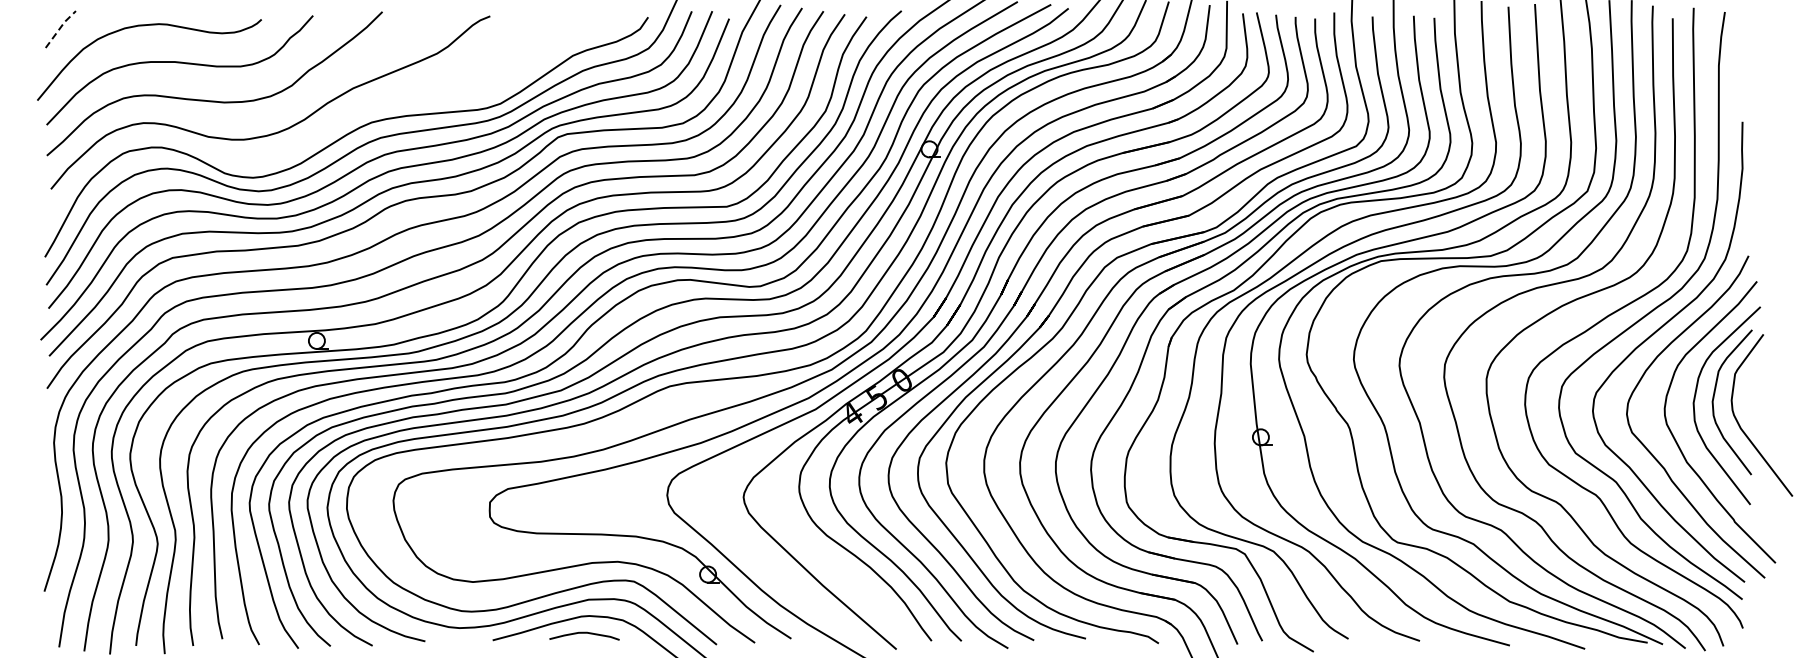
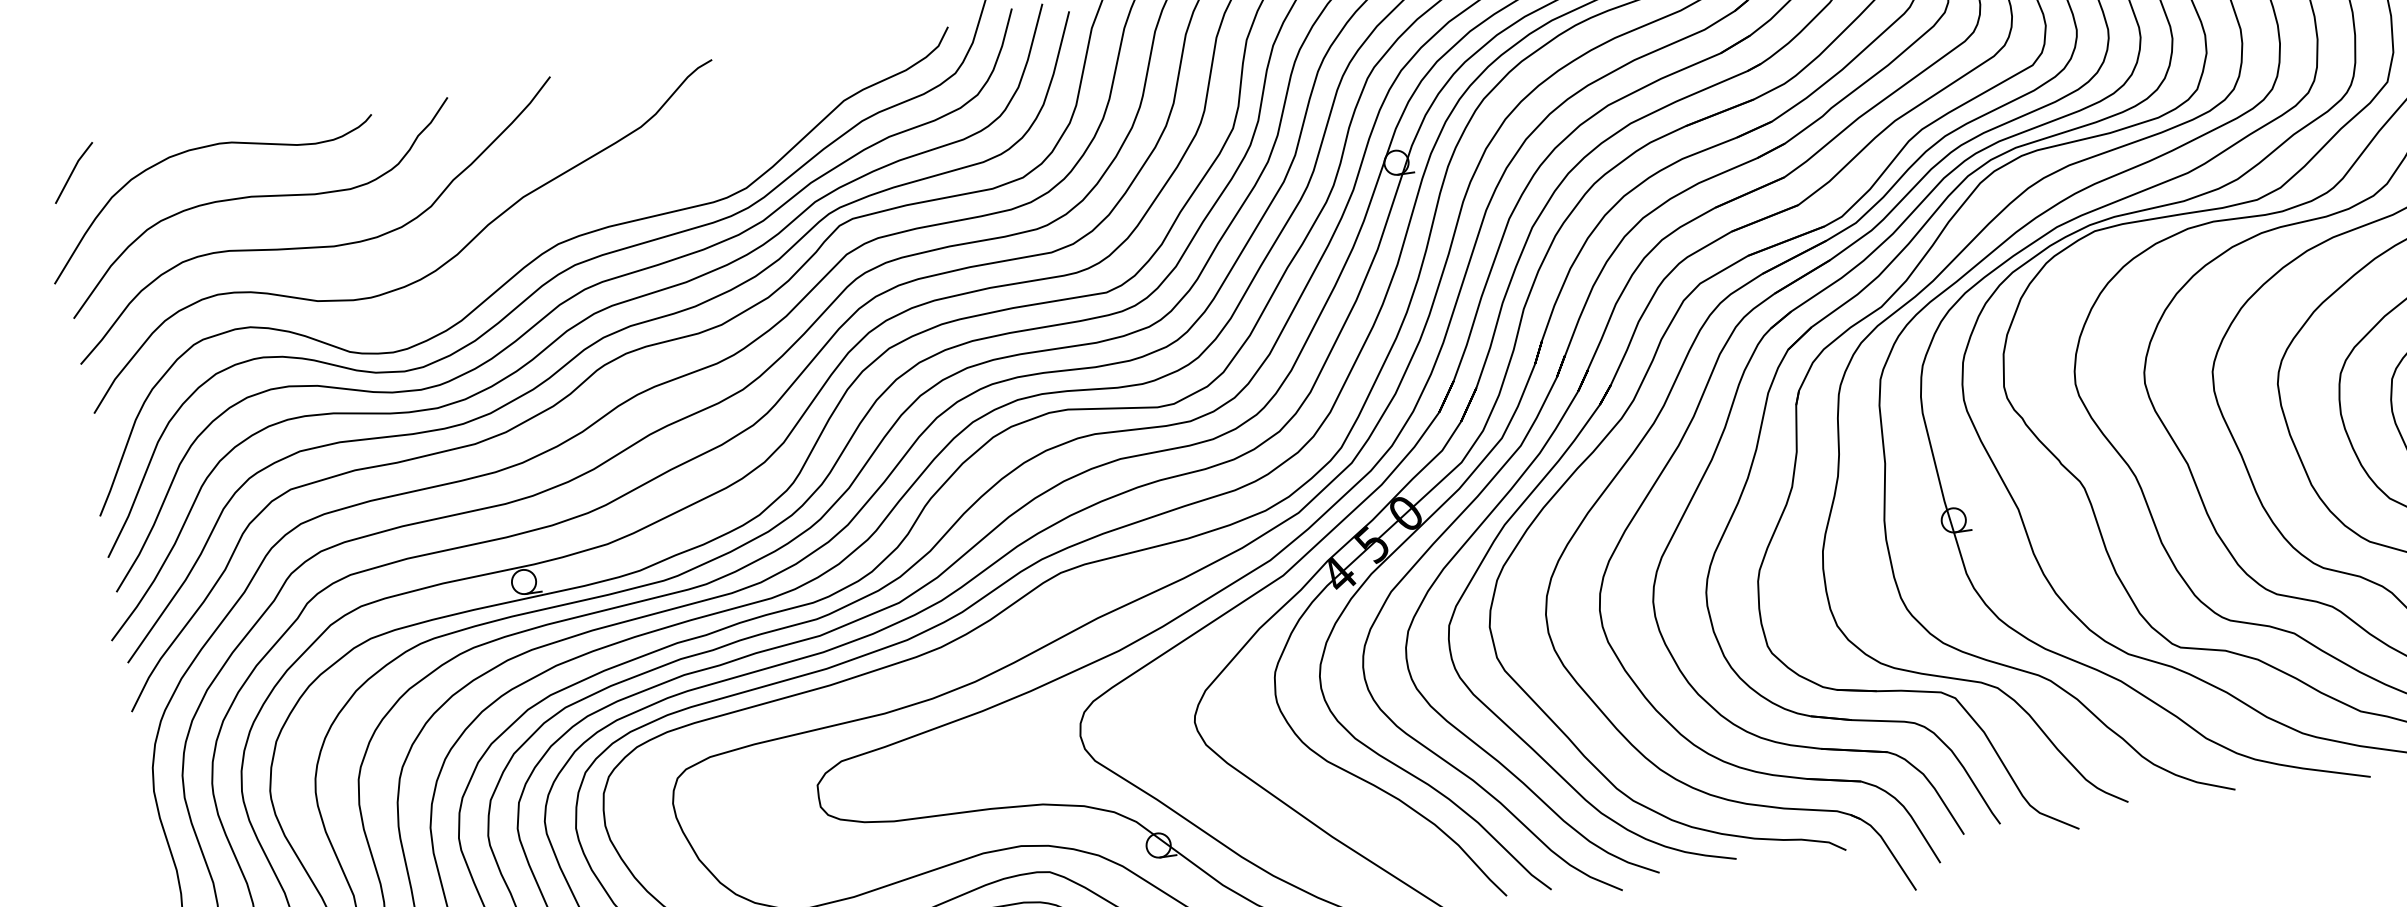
line: (60, 28) -> (73, 171), dashed -> solid

